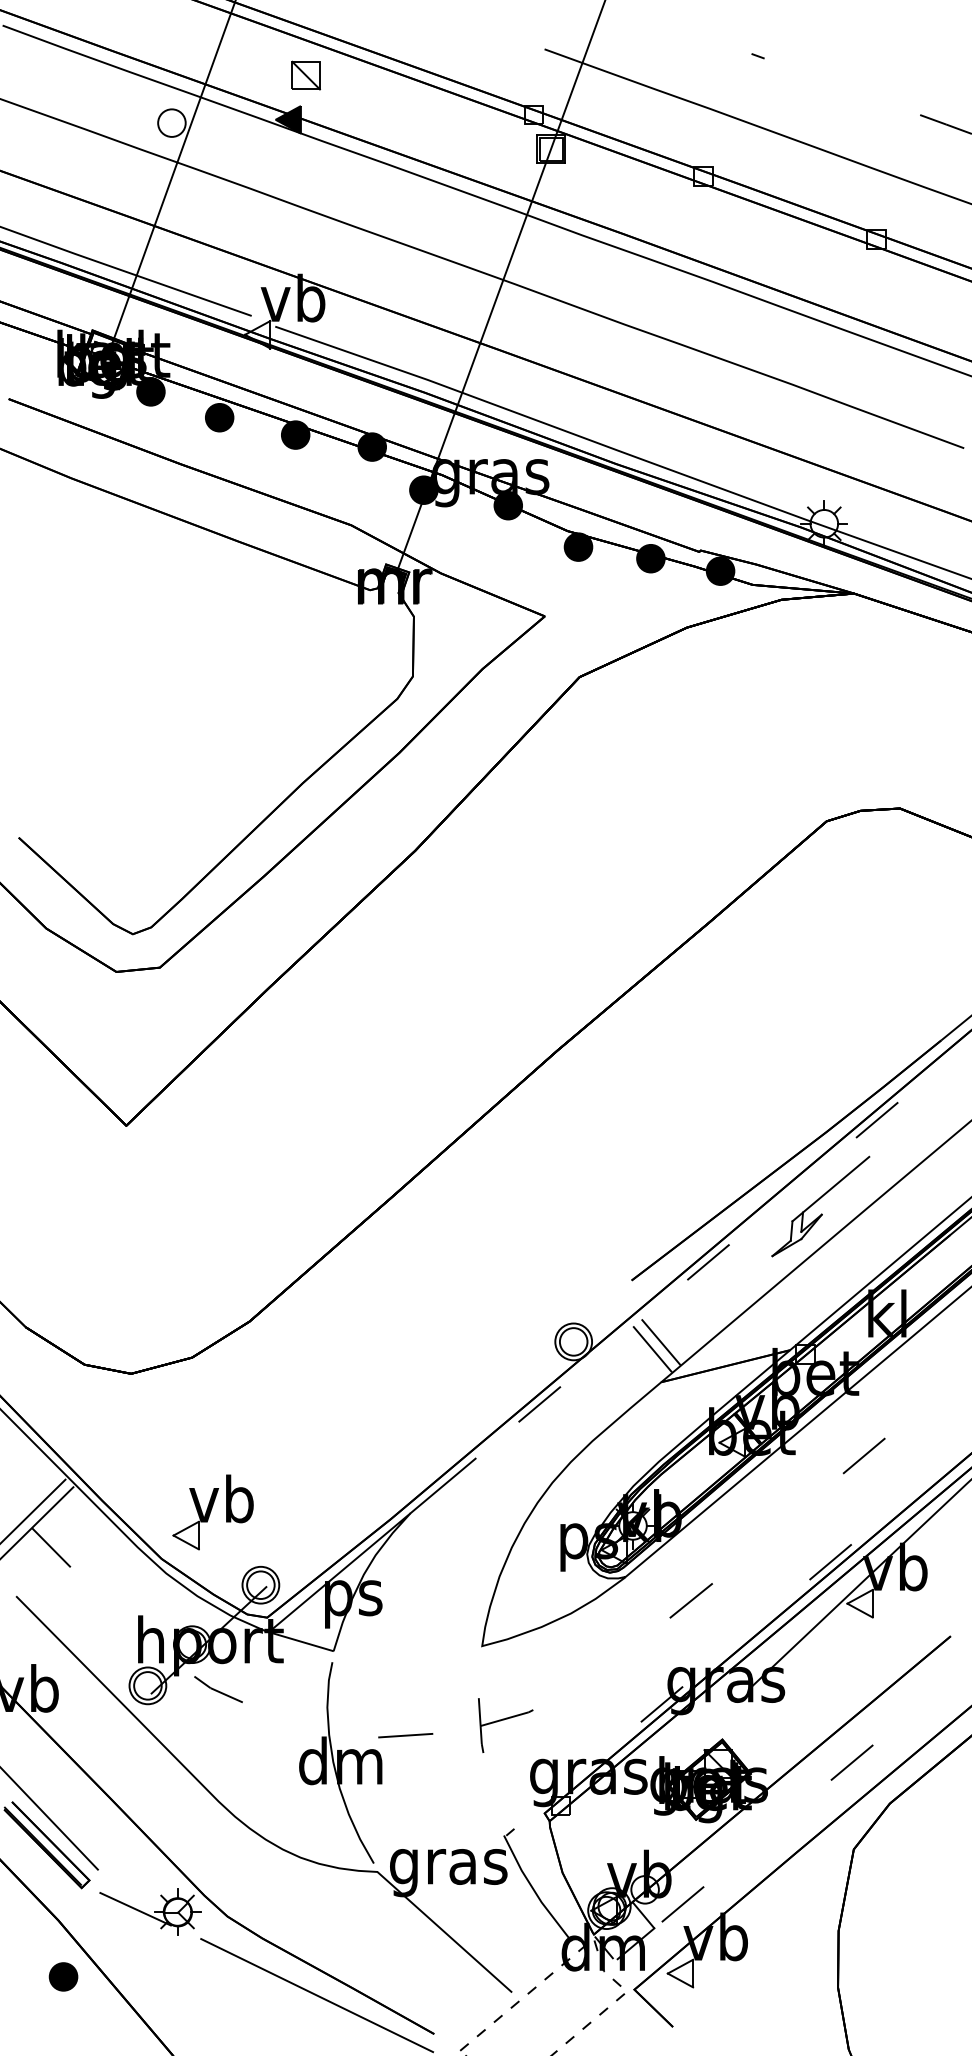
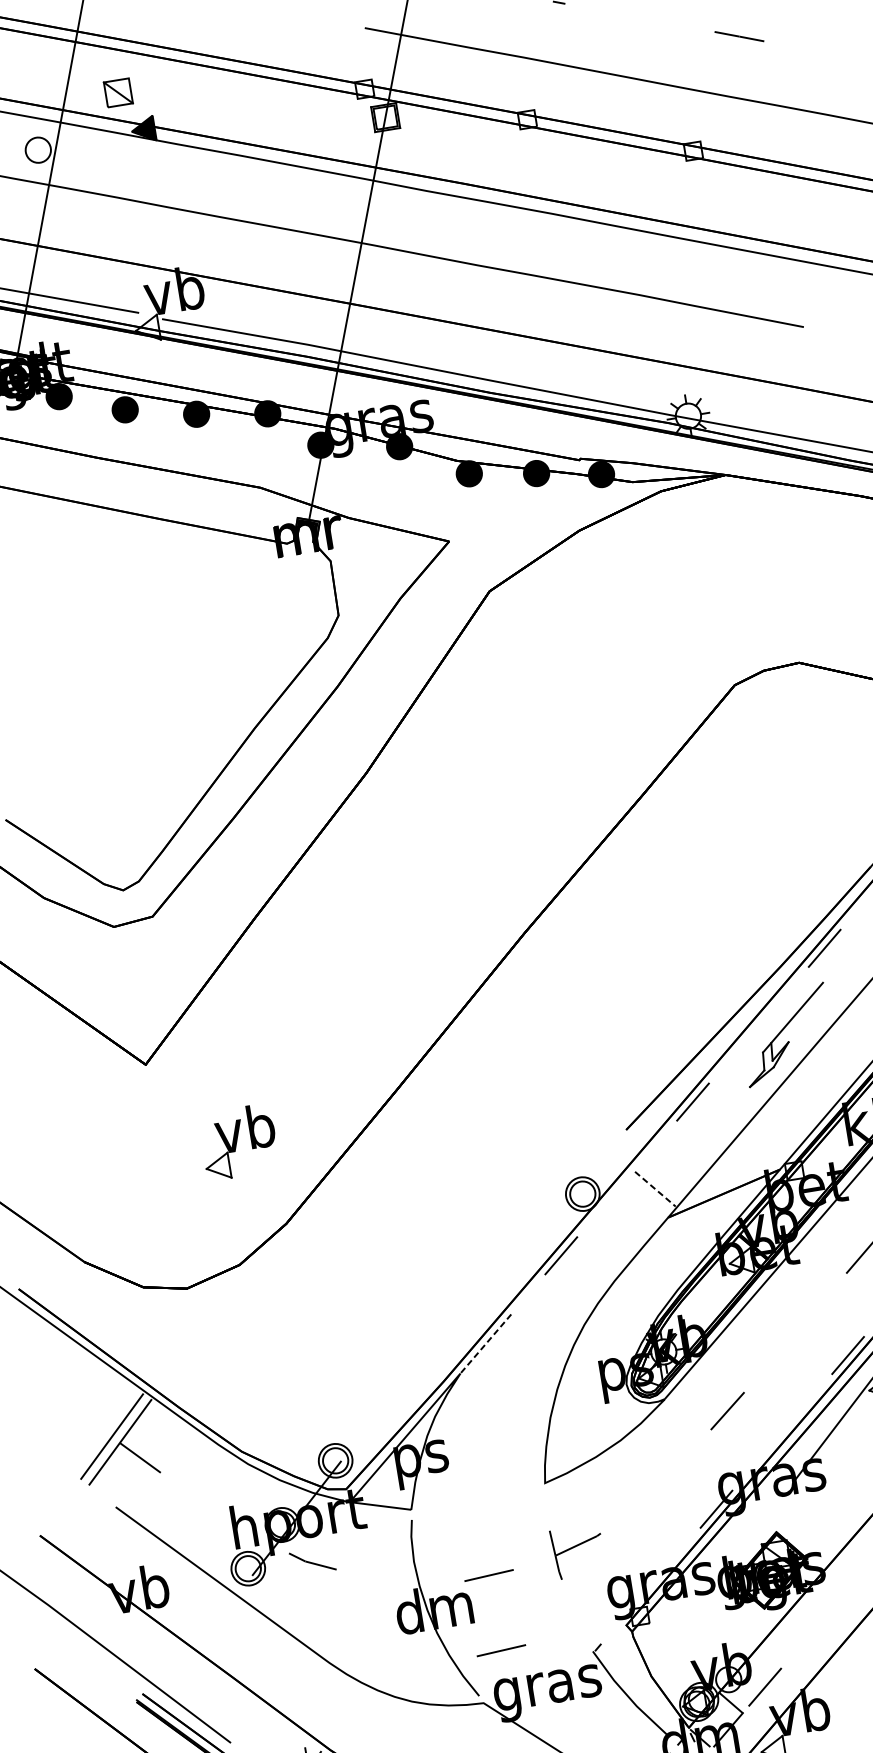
part: (305, 75) -> (117, 92), moved
line: (660, 1342) -> (661, 1181), removed
line: (652, 1349) -> (655, 1189), solid -> dashed
line: (442, 1486) -> (485, 1344), solid -> dashed
part: (212, 1512) -> (238, 1142), moved
line: (405, 1818) -> (501, 1650), added

